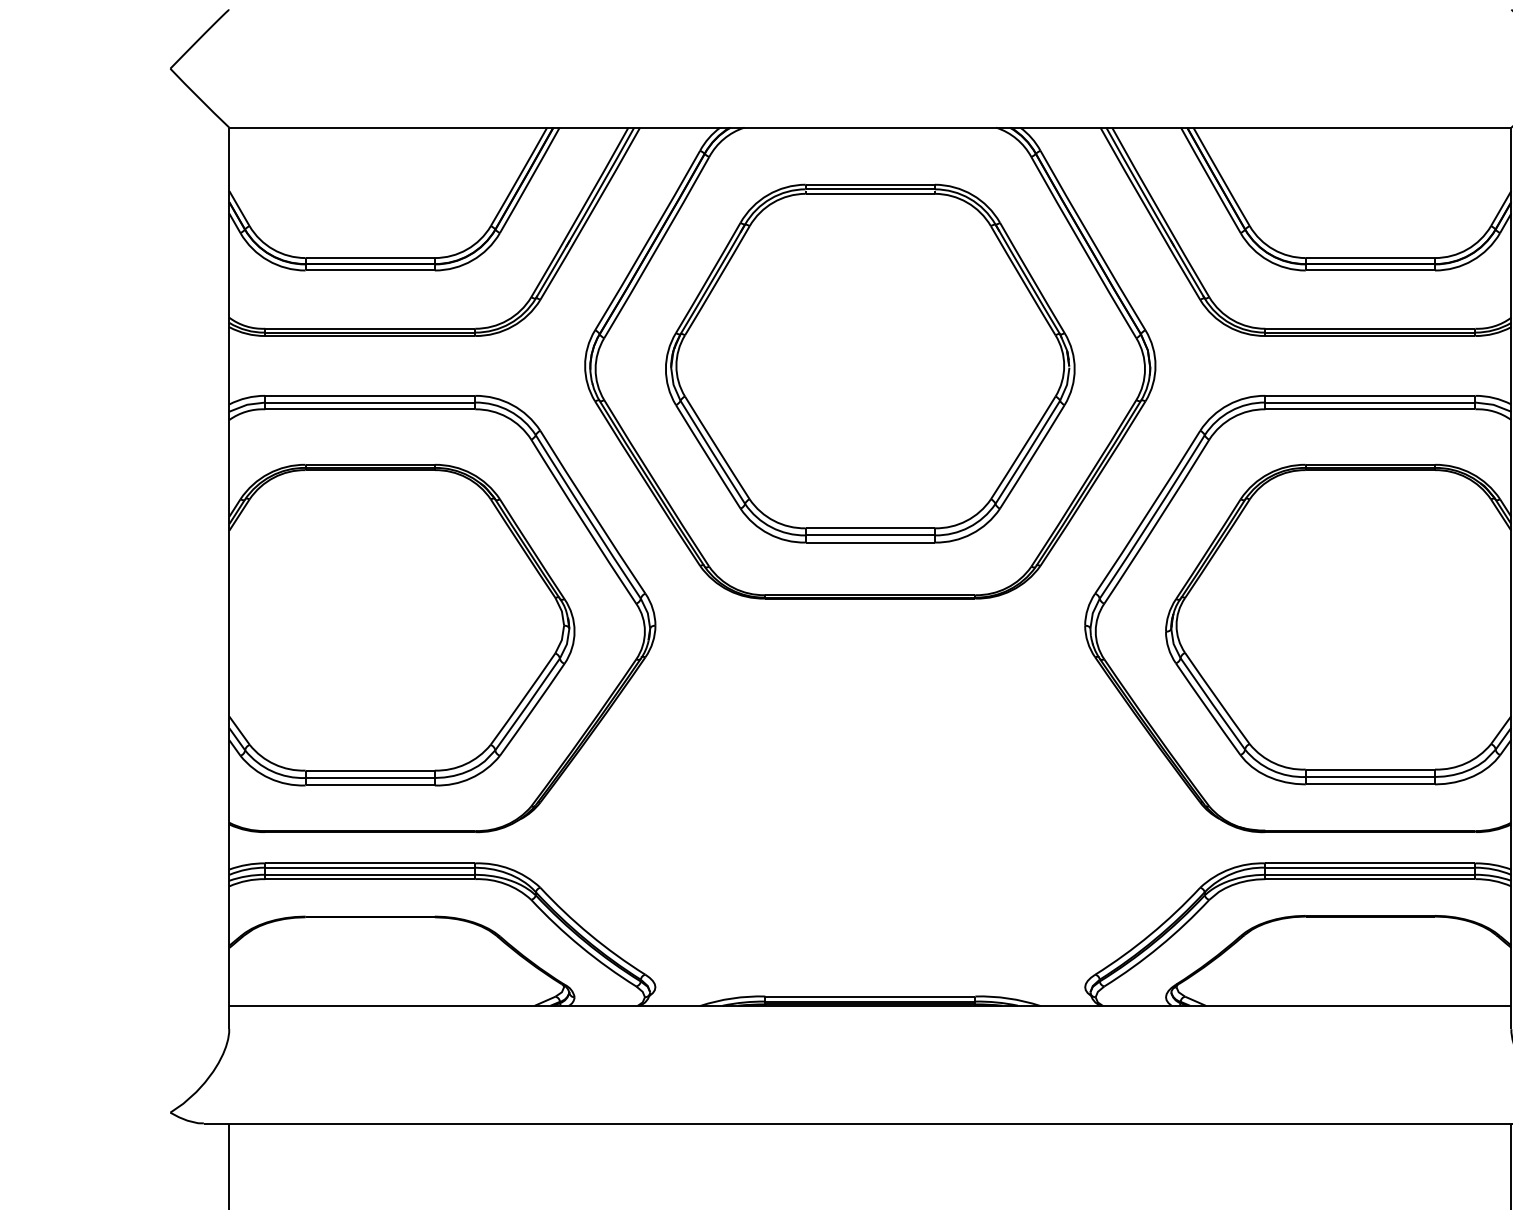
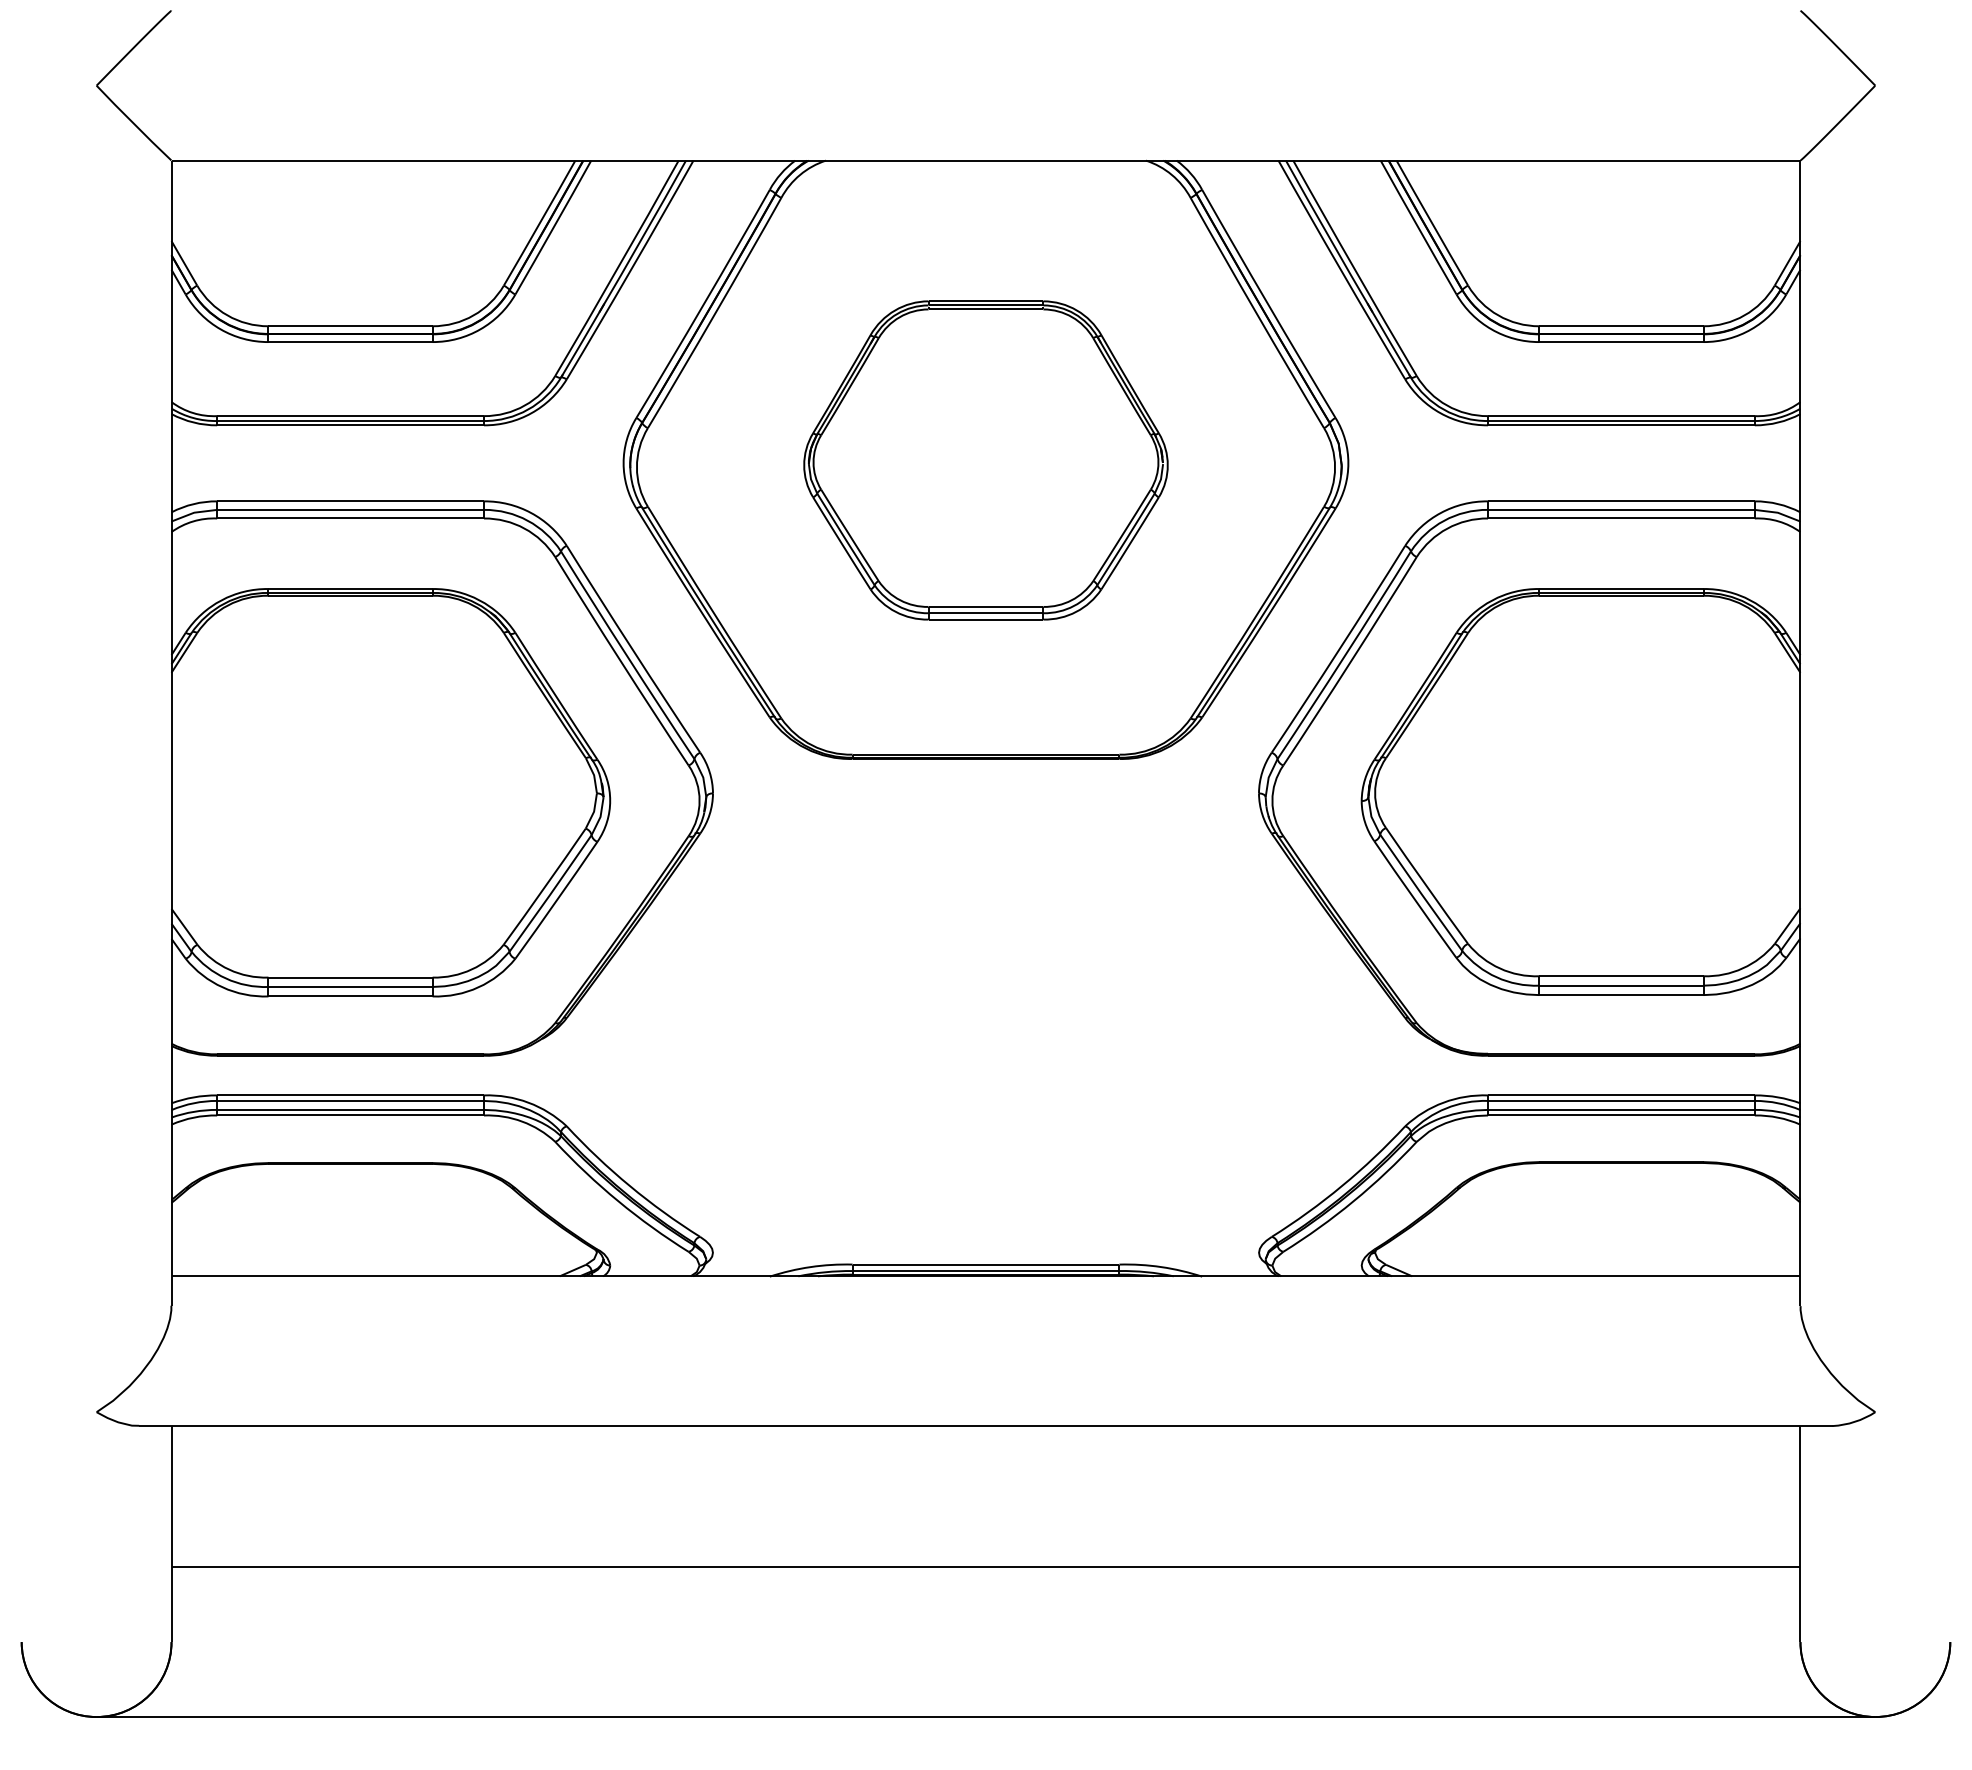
part: (869, 363) -> (985, 460), size x0.7

